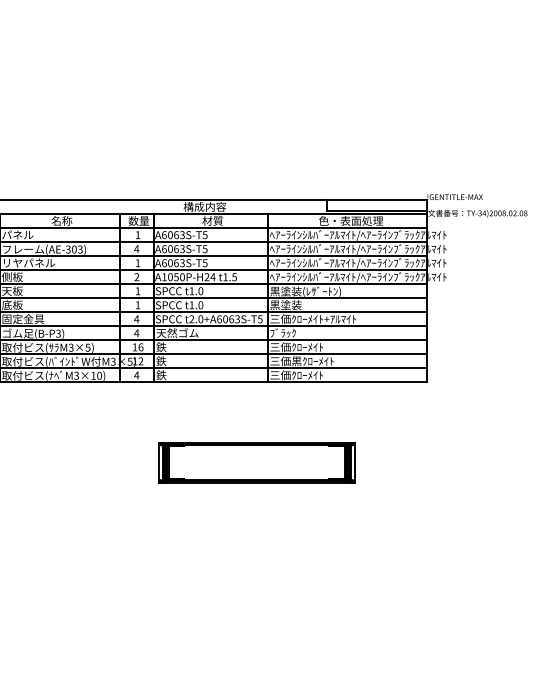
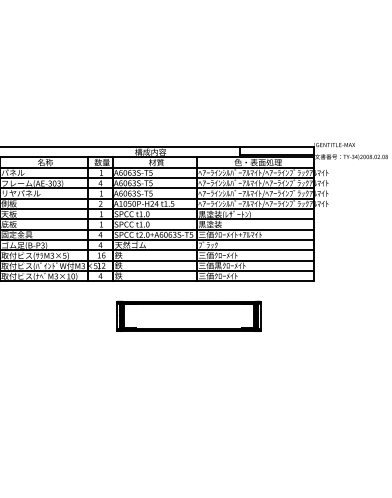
part: (256, 461) -> (188, 315), moved

